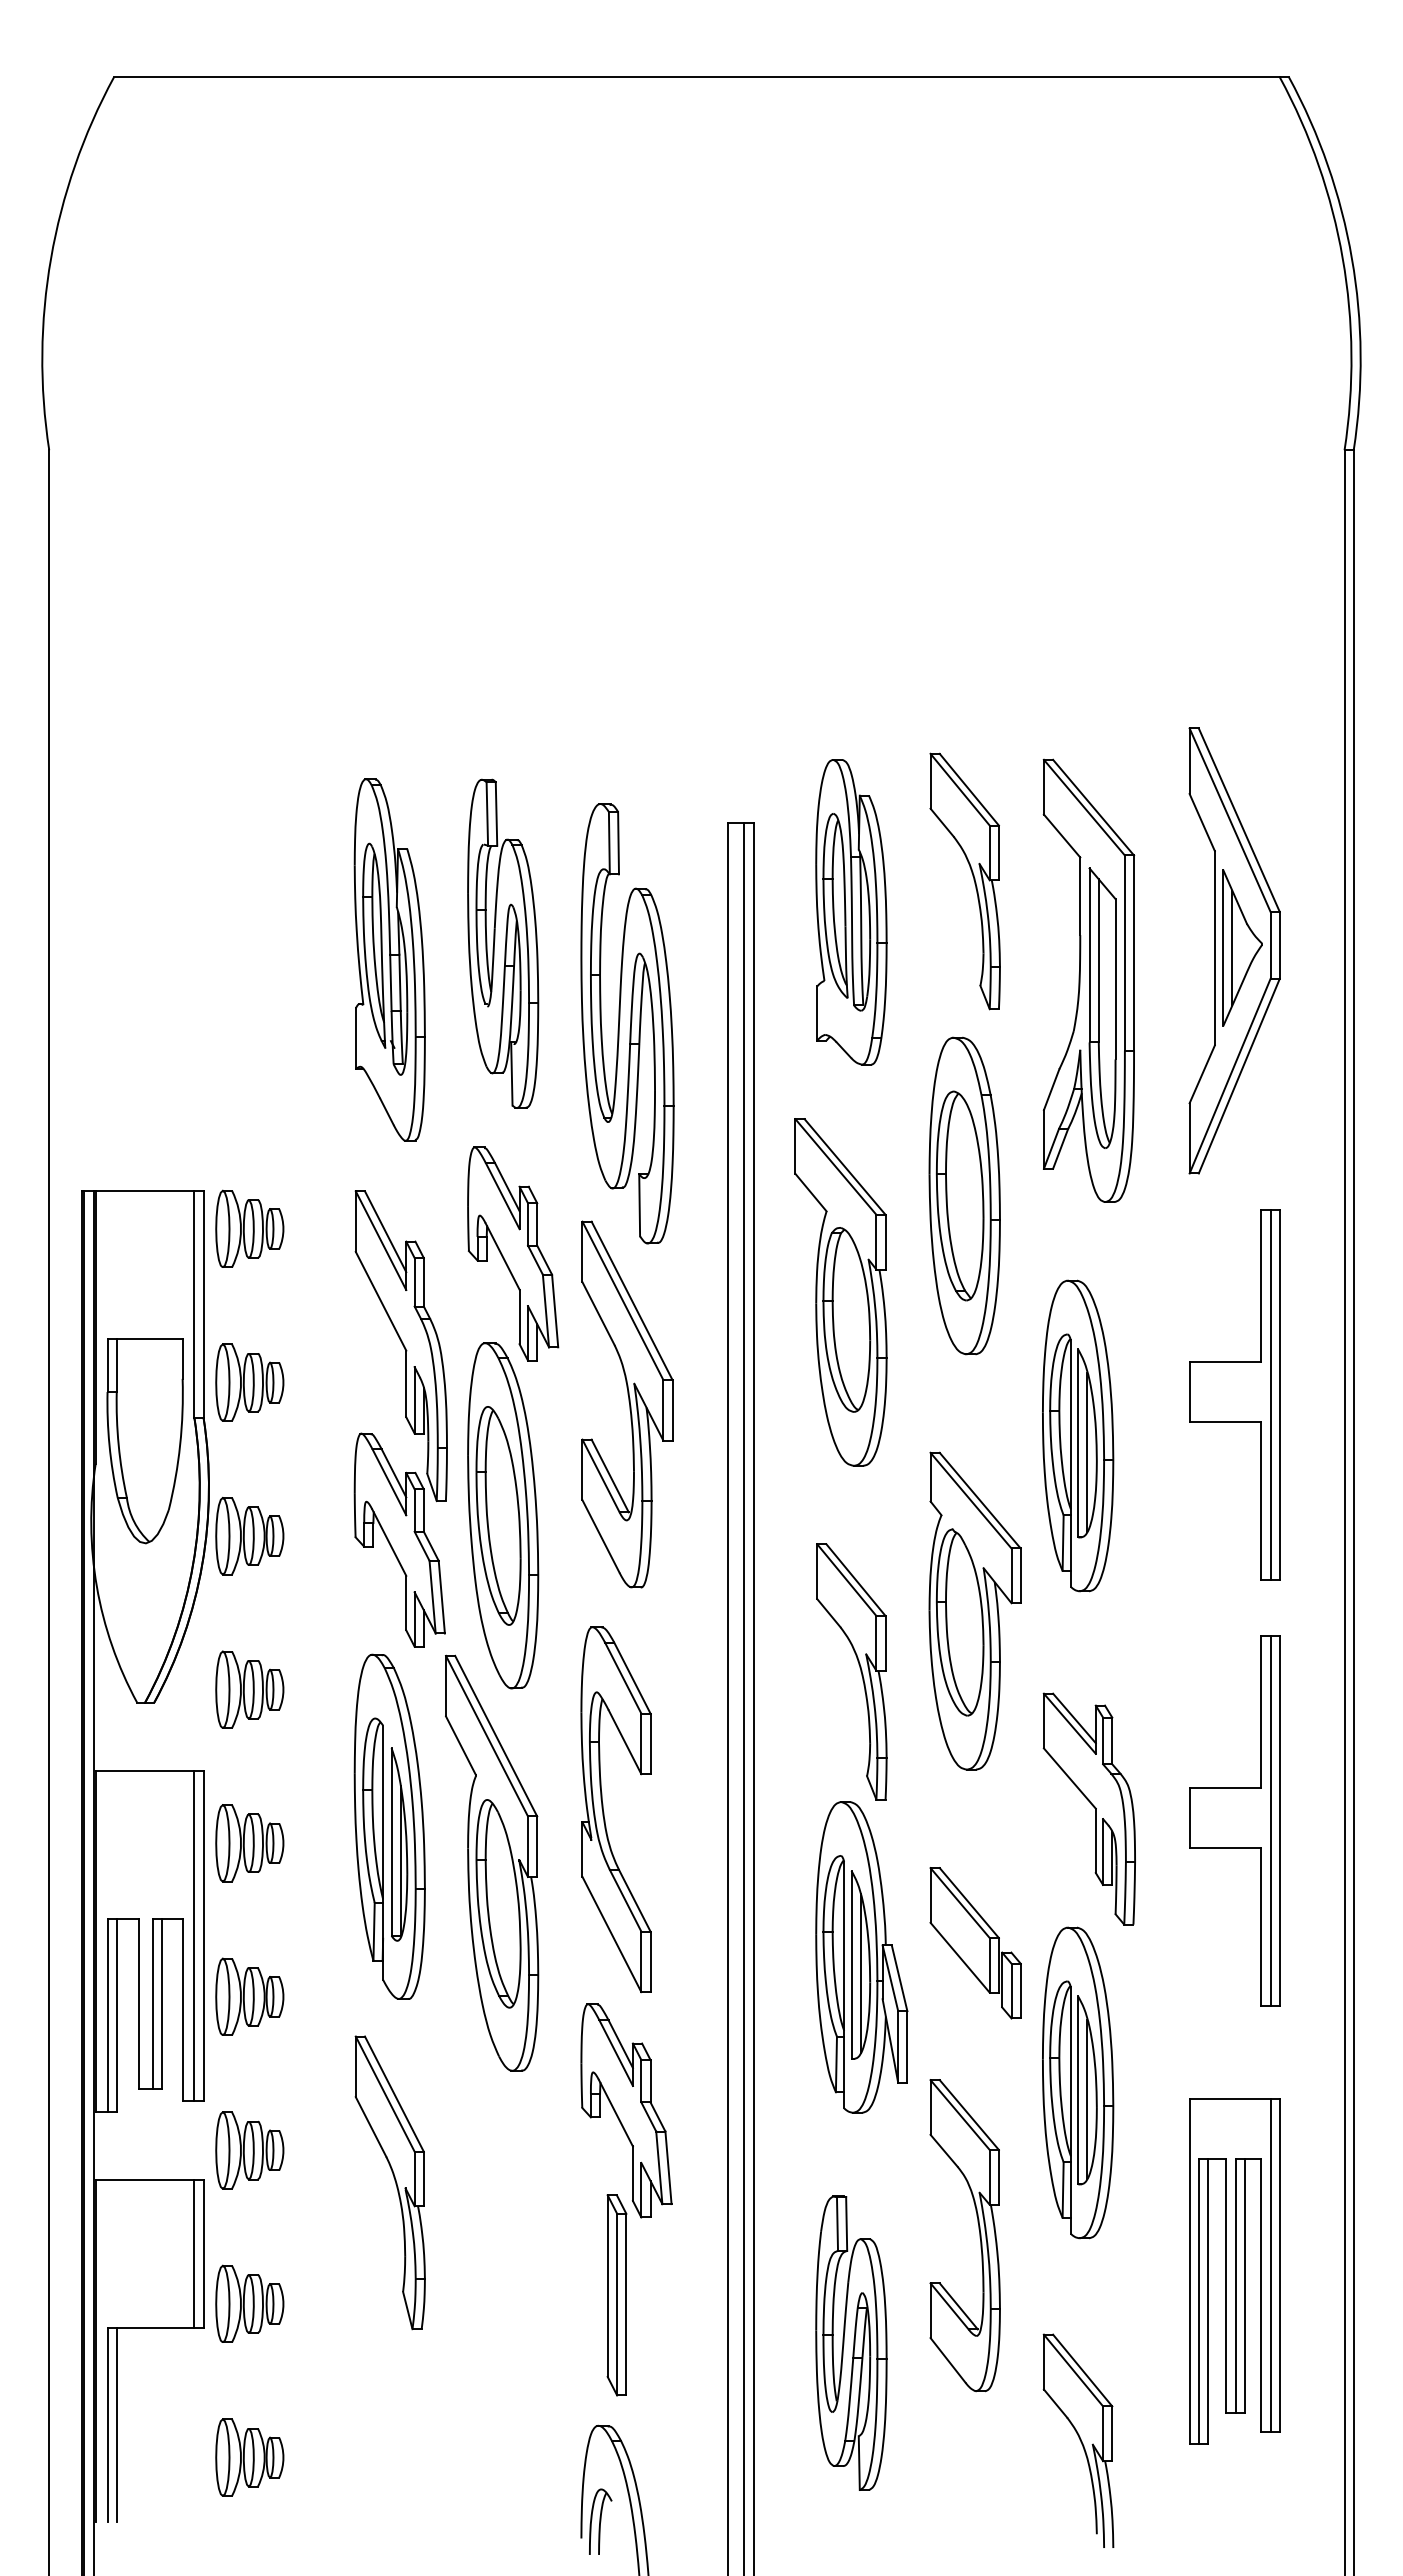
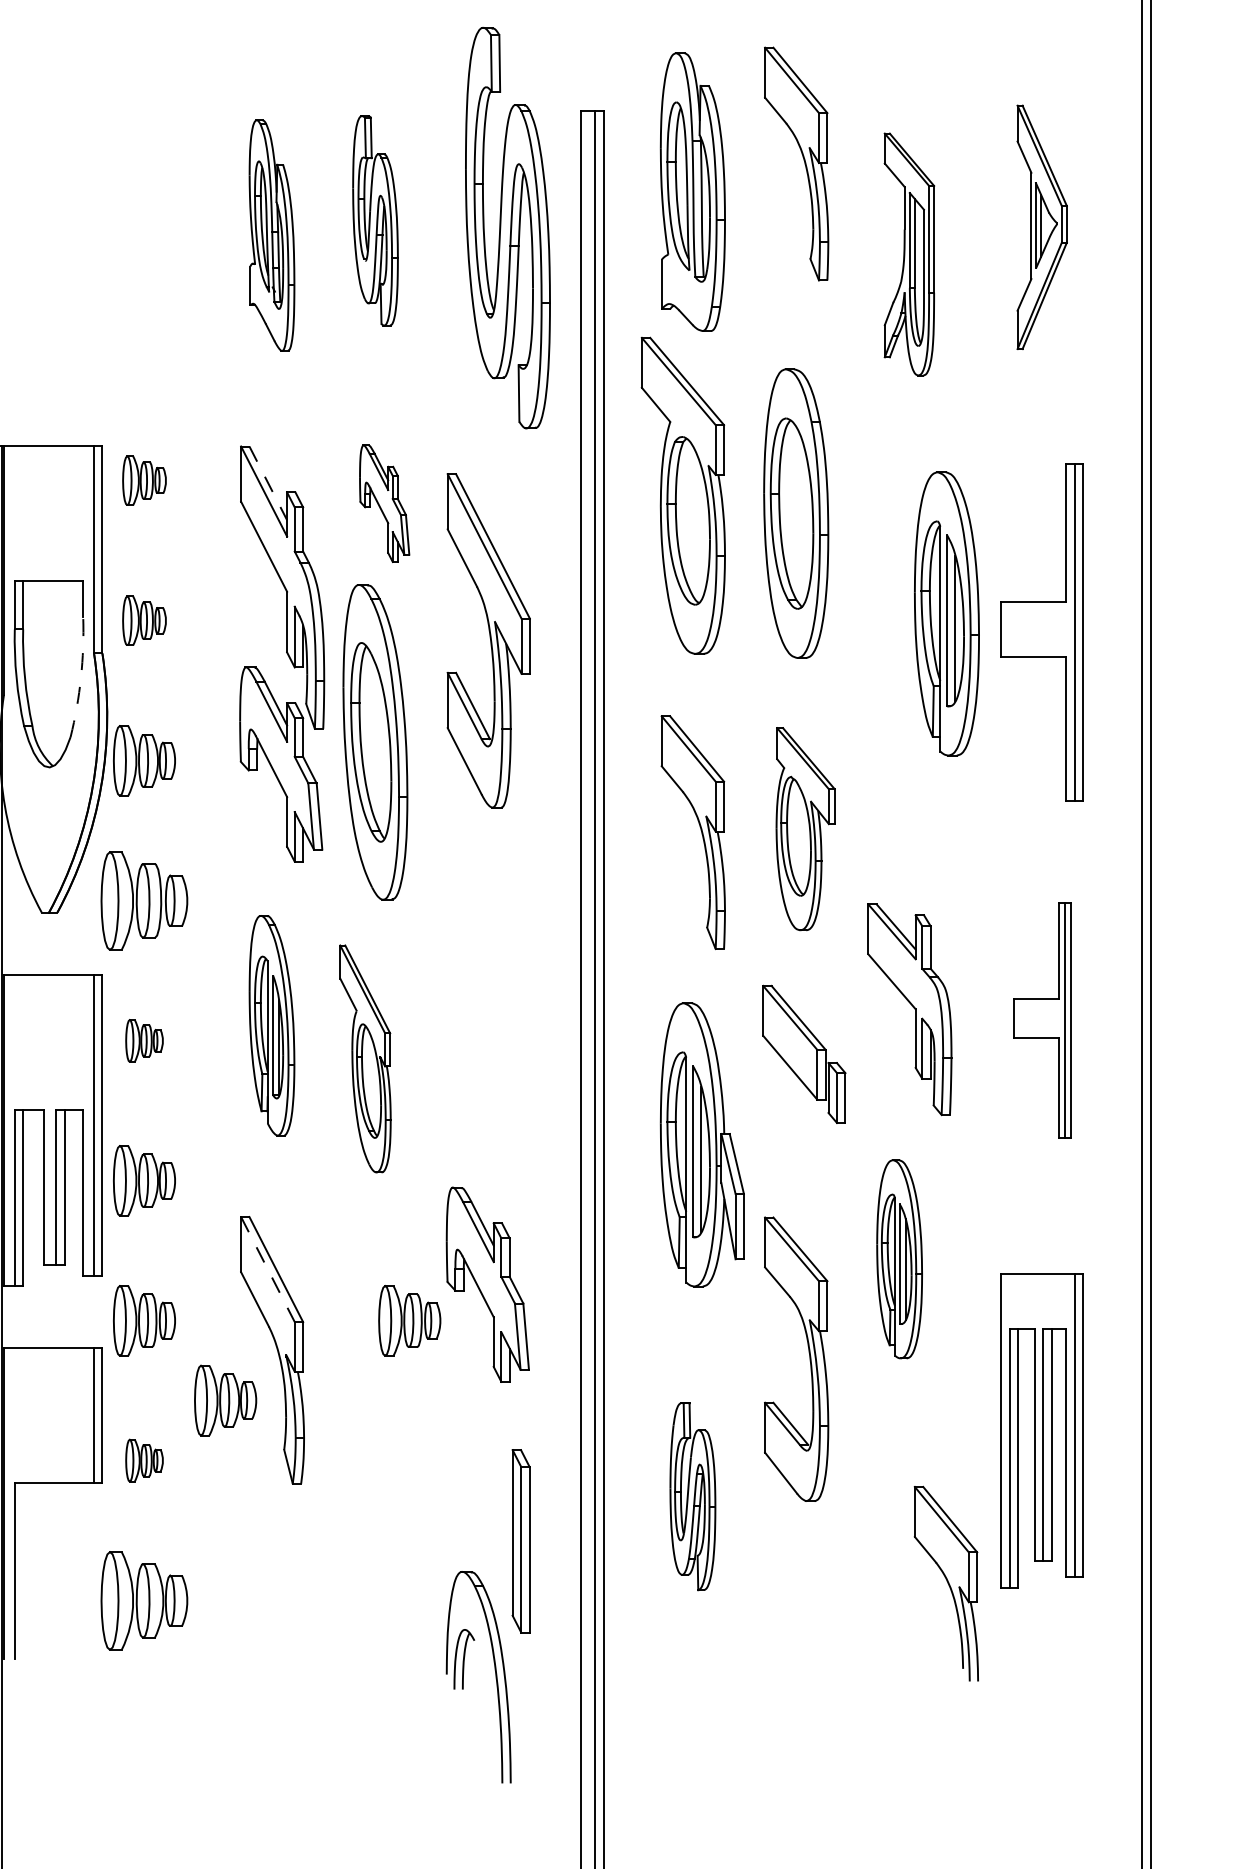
part: (503, 943) -> (375, 220), size x0.7
part: (1234, 950) -> (1042, 226), size x0.6
part: (389, 959) -> (271, 235), size x0.7
part: (1088, 980) -> (909, 254), size x0.6
part: (627, 1023) -> (507, 227), moved
part: (964, 1195) -> (795, 513), moved
part: (249, 1228) -> (144, 480), size x0.7
line: (385, 1232) -> (268, 484), solid -> dashed
part: (513, 1253) -> (384, 503), size x0.6
part: (840, 1292) -> (682, 495), moved
part: (249, 1382) -> (144, 620), size x0.7
part: (1078, 1435) -> (947, 613), moved
arc: (180, 1444) -> (81, 677), solid -> dashed
part: (974, 1610) -> (805, 828), size x0.7
part: (859, 1668) -> (700, 829), moved
part: (249, 1689) -> (144, 900), size x1.4
part: (604, 1812) -> (467, 1012), removed
part: (1234, 1820) -> (1042, 1020), size x0.7
part: (389, 1826) -> (271, 1025), size x0.7
part: (249, 1843) -> (144, 1041), size x0.6
part: (492, 1862) -> (365, 1058), size x0.6
part: (975, 1943) -> (804, 1054), moved
part: (1078, 2082) -> (899, 1258), size x0.7
line: (385, 2094) -> (268, 1269), solid -> dashed
part: (540, 2150) -> (409, 1320), added
part: (979, 2235) -> (809, 1359), moved
part: (338, 2237) -> (225, 1400), added
part: (616, 2295) -> (520, 1541), moved
part: (249, 2303) -> (144, 1460), size x0.6
part: (851, 2342) -> (692, 1495), size x0.7
line: (116, 2424) -> (22, 1570), removed
part: (1078, 2440) -> (946, 1583), moved
part: (249, 2457) -> (144, 1600), size x1.4

